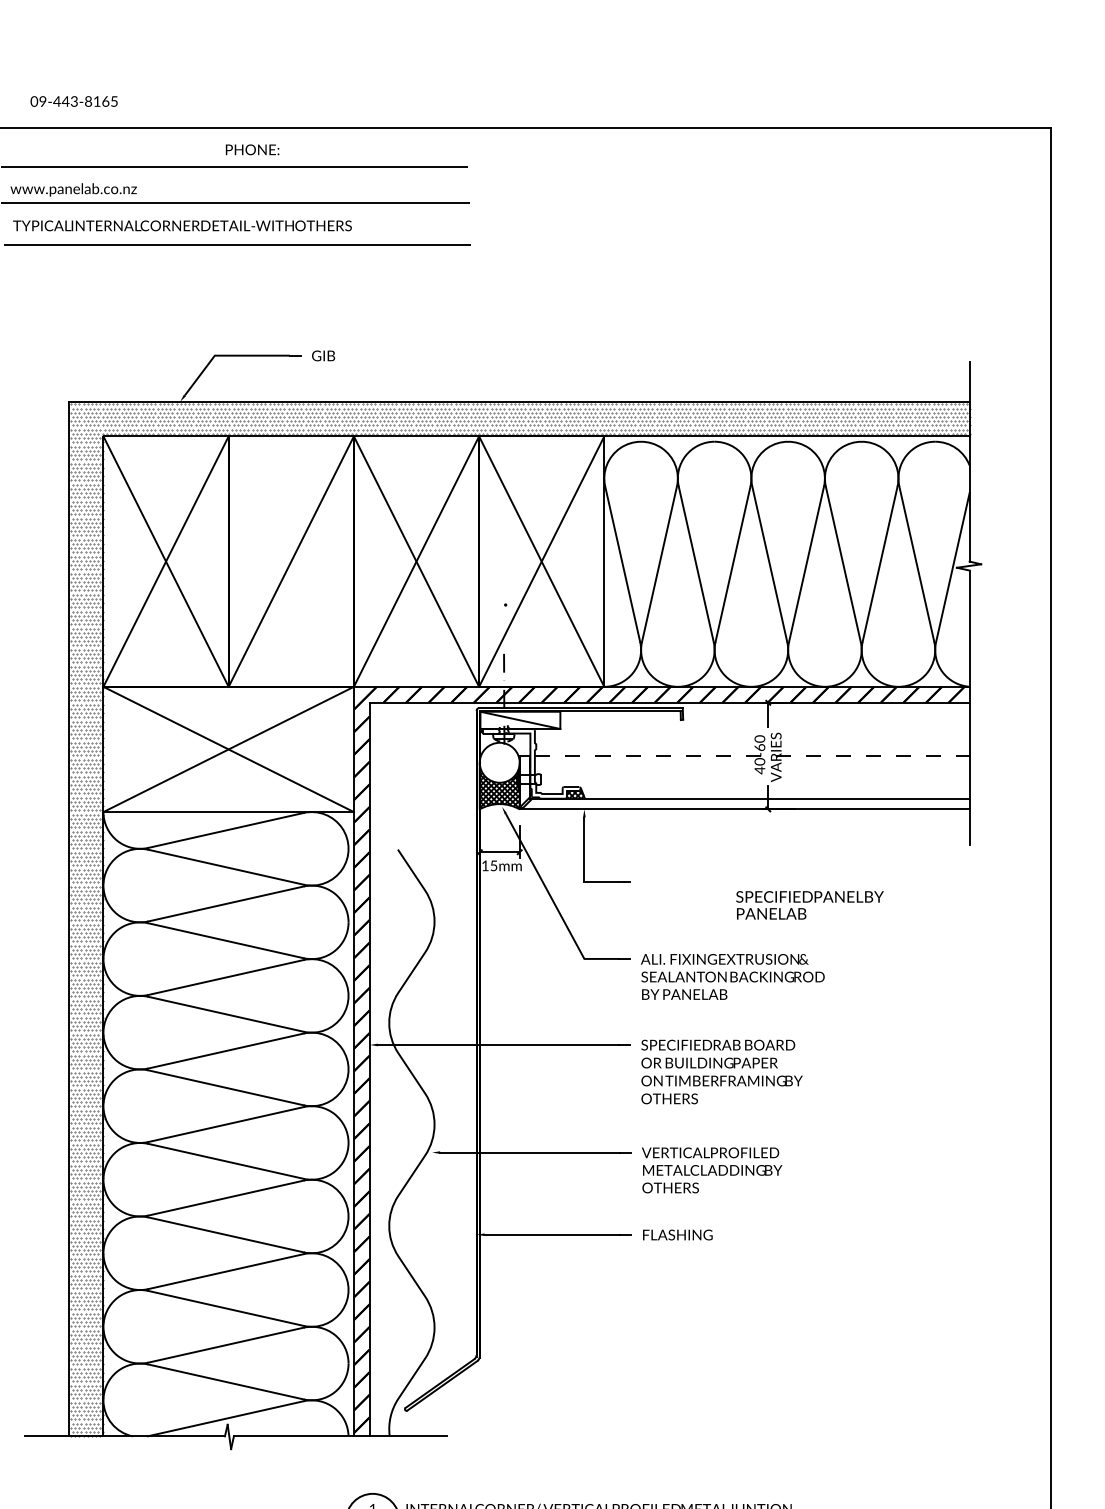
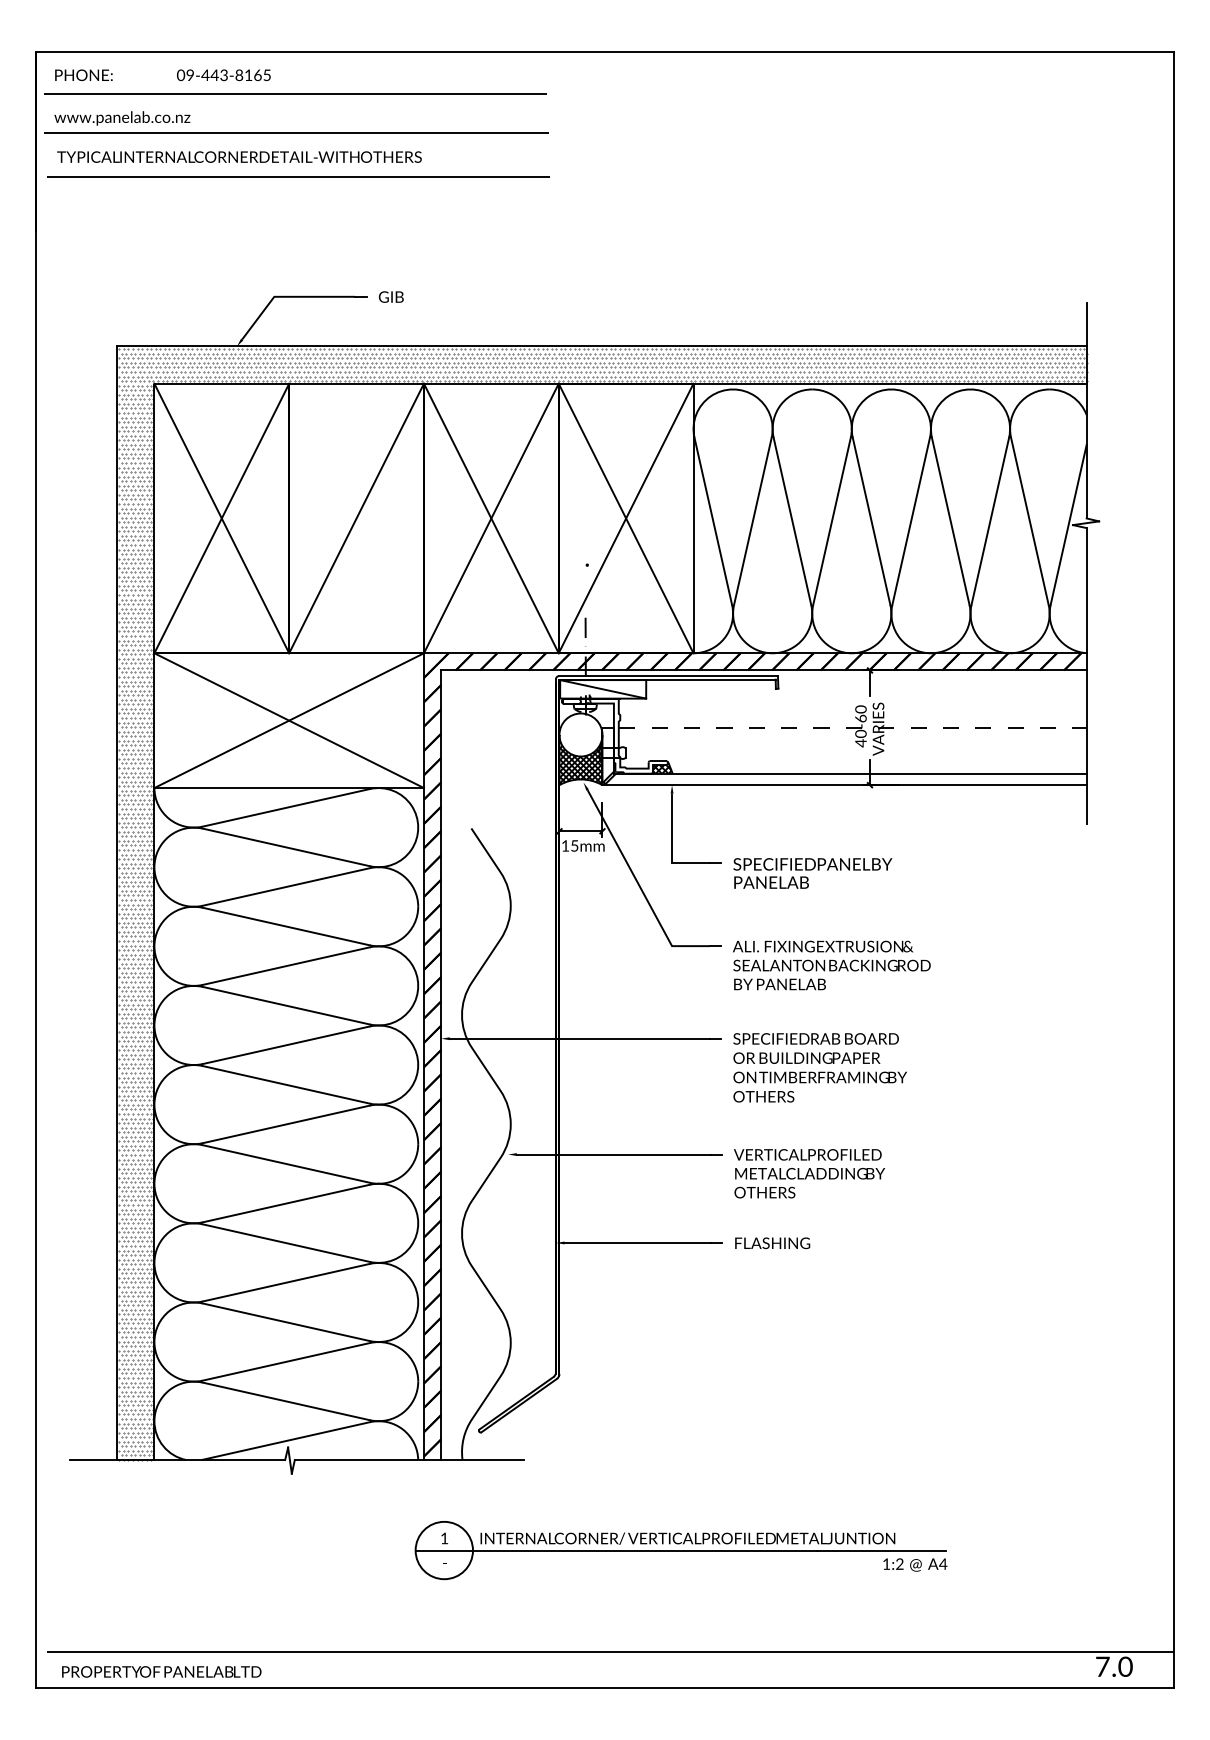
text: (73, 101) -> (223, 75), moved
text: (252, 149) -> (83, 74), moved
text: (809, 905) -> (812, 873), moved

